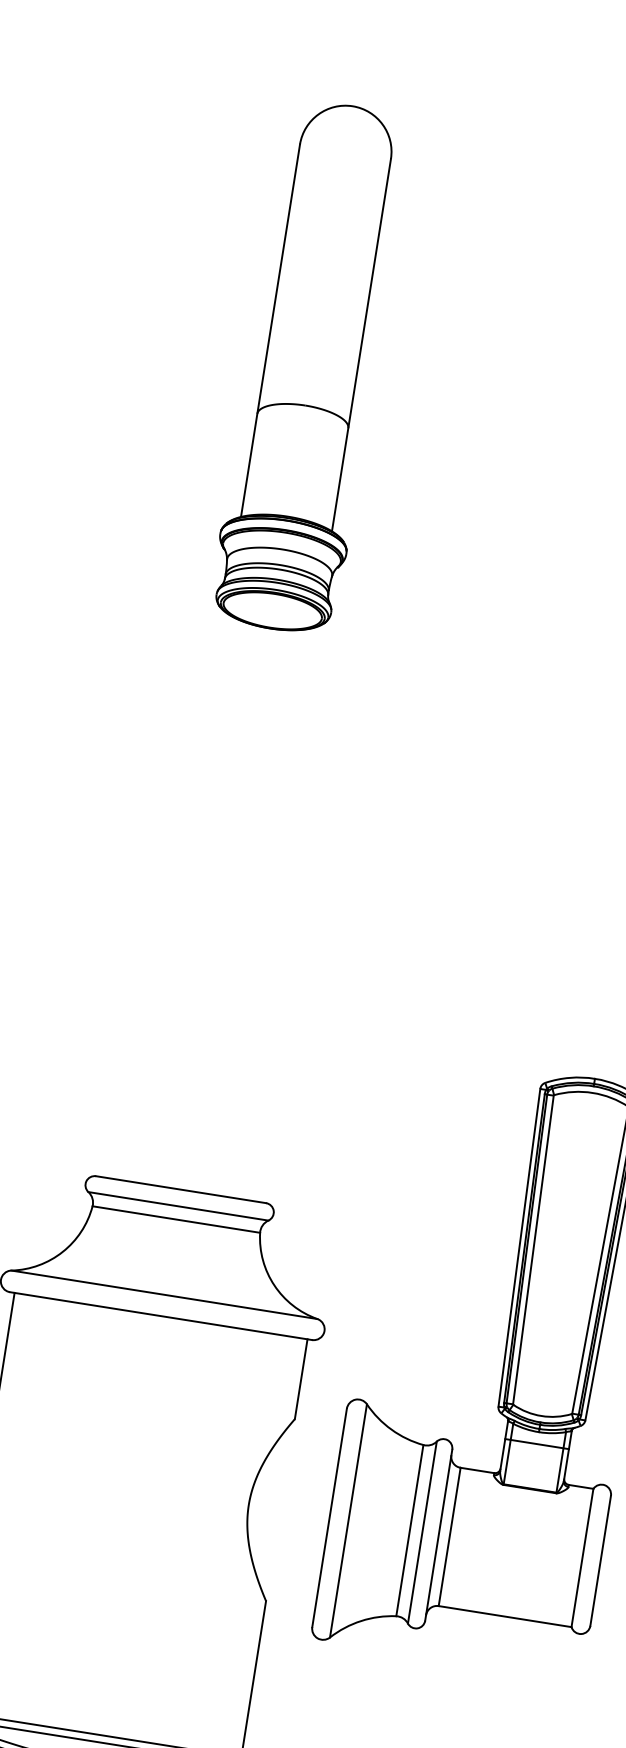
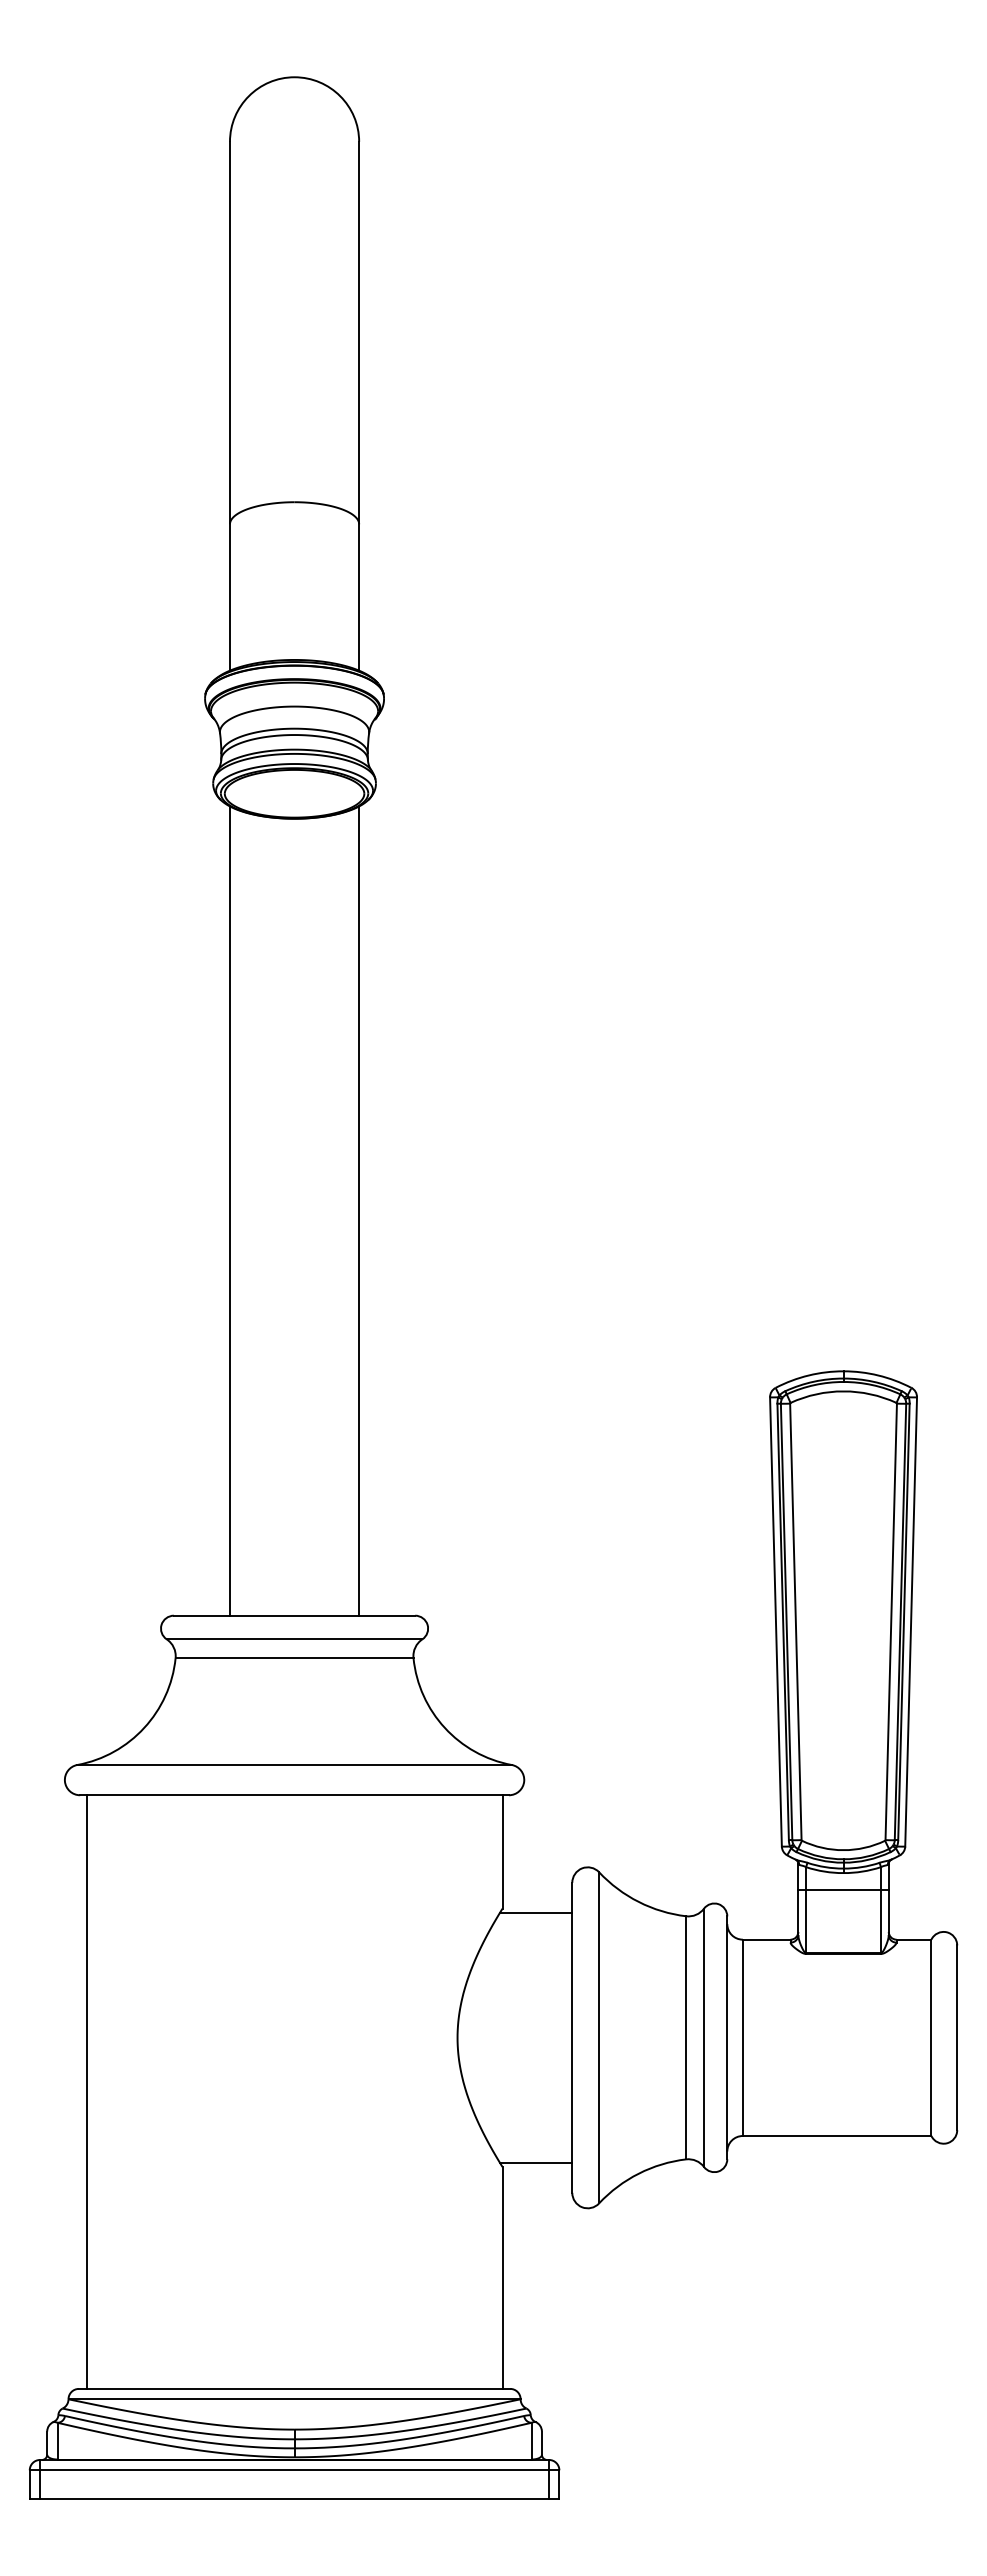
line: (180, 897) -> (229, 1210), added
line: (272, 911) -> (359, 1210), added
line: (318, 1425) -> (536, 1912), added
line: (290, 1602) -> (536, 2163), added

